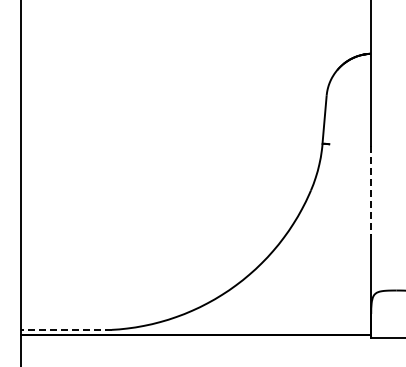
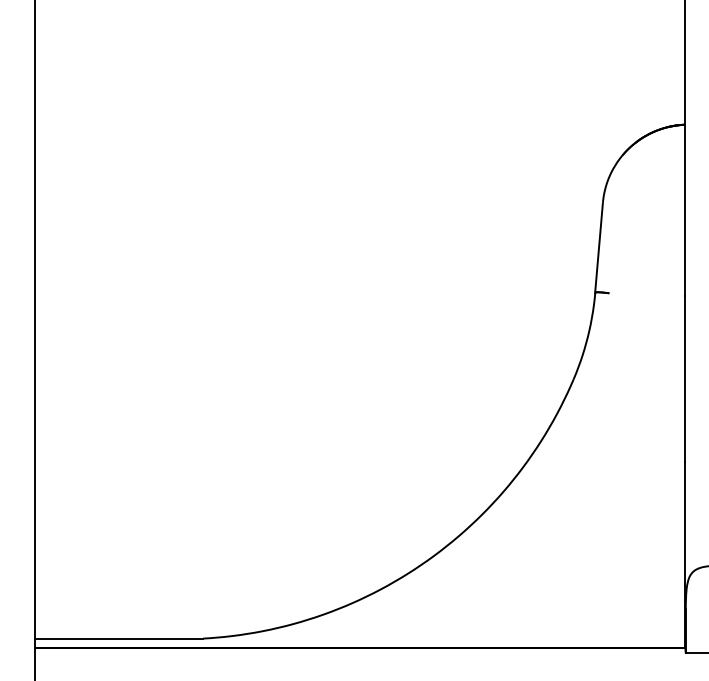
line: (370, 190) -> (684, 379), dashed -> solid
line: (66, 329) -> (118, 637), dashed -> solid

